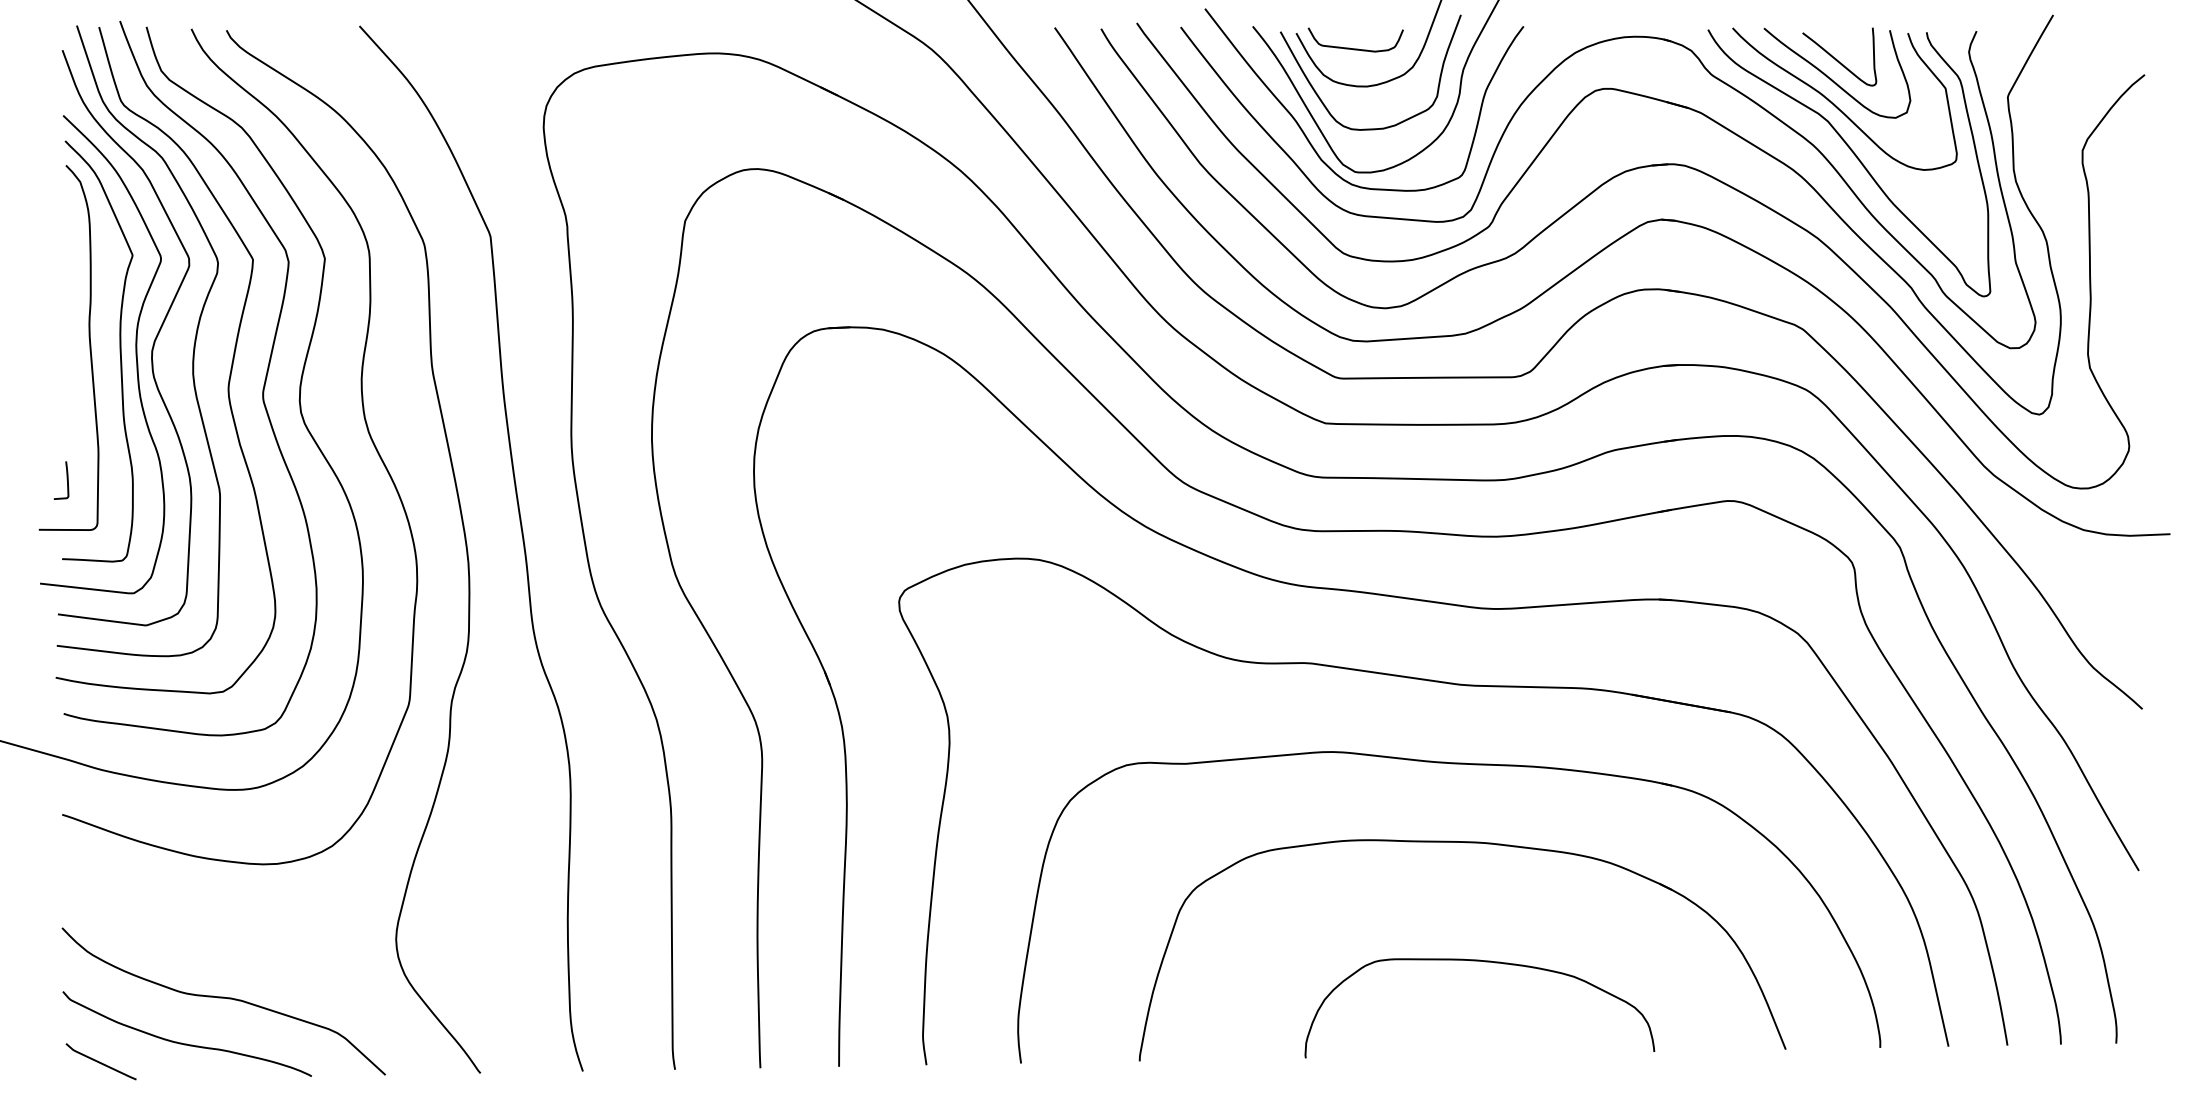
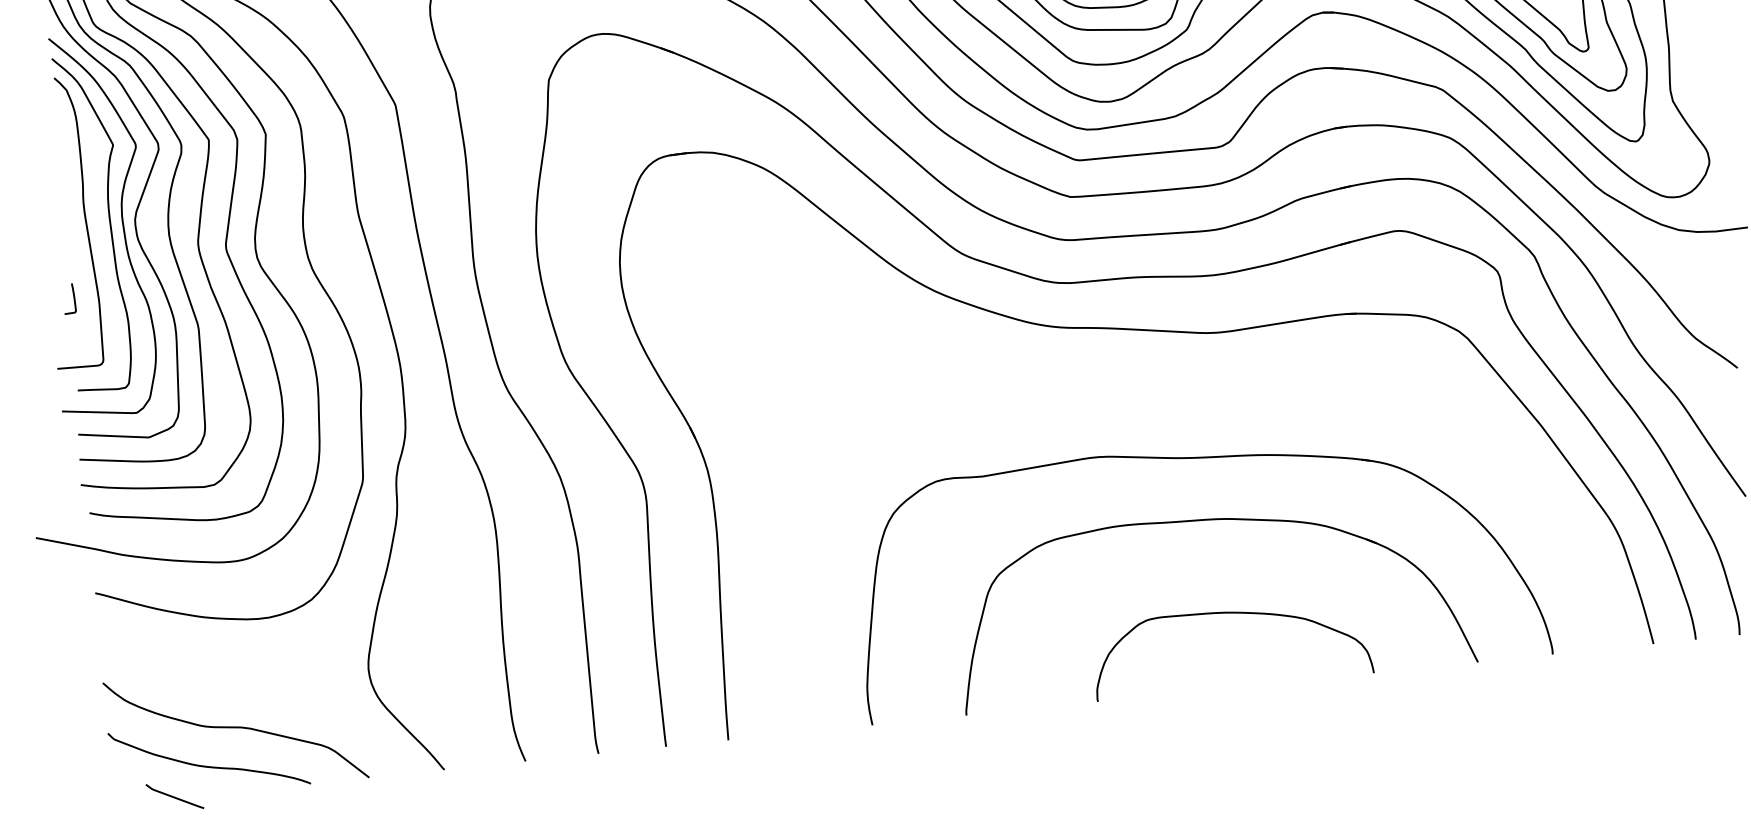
curve: (66, 479) -> (73, 297), moved
part: (1442, 683) -> (1180, 395), removed
curve: (99, 1061) -> (173, 796), moved

